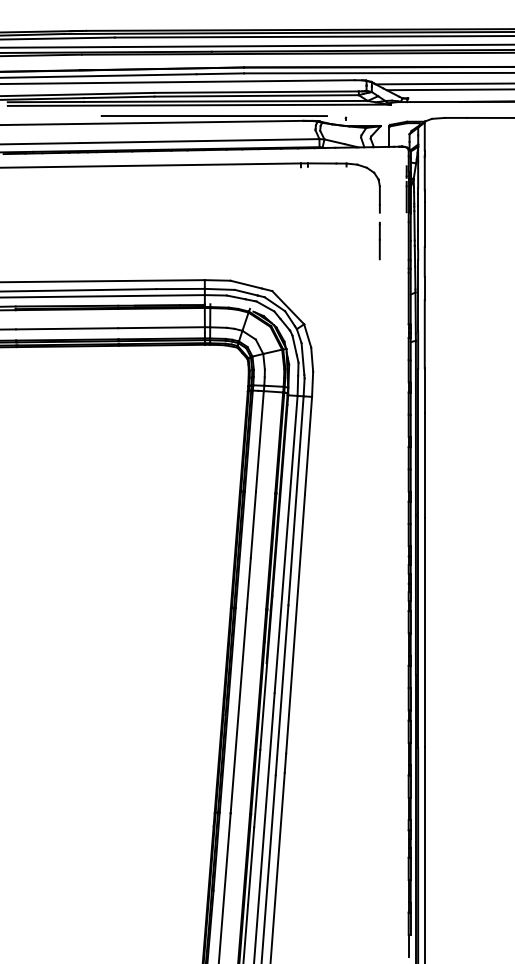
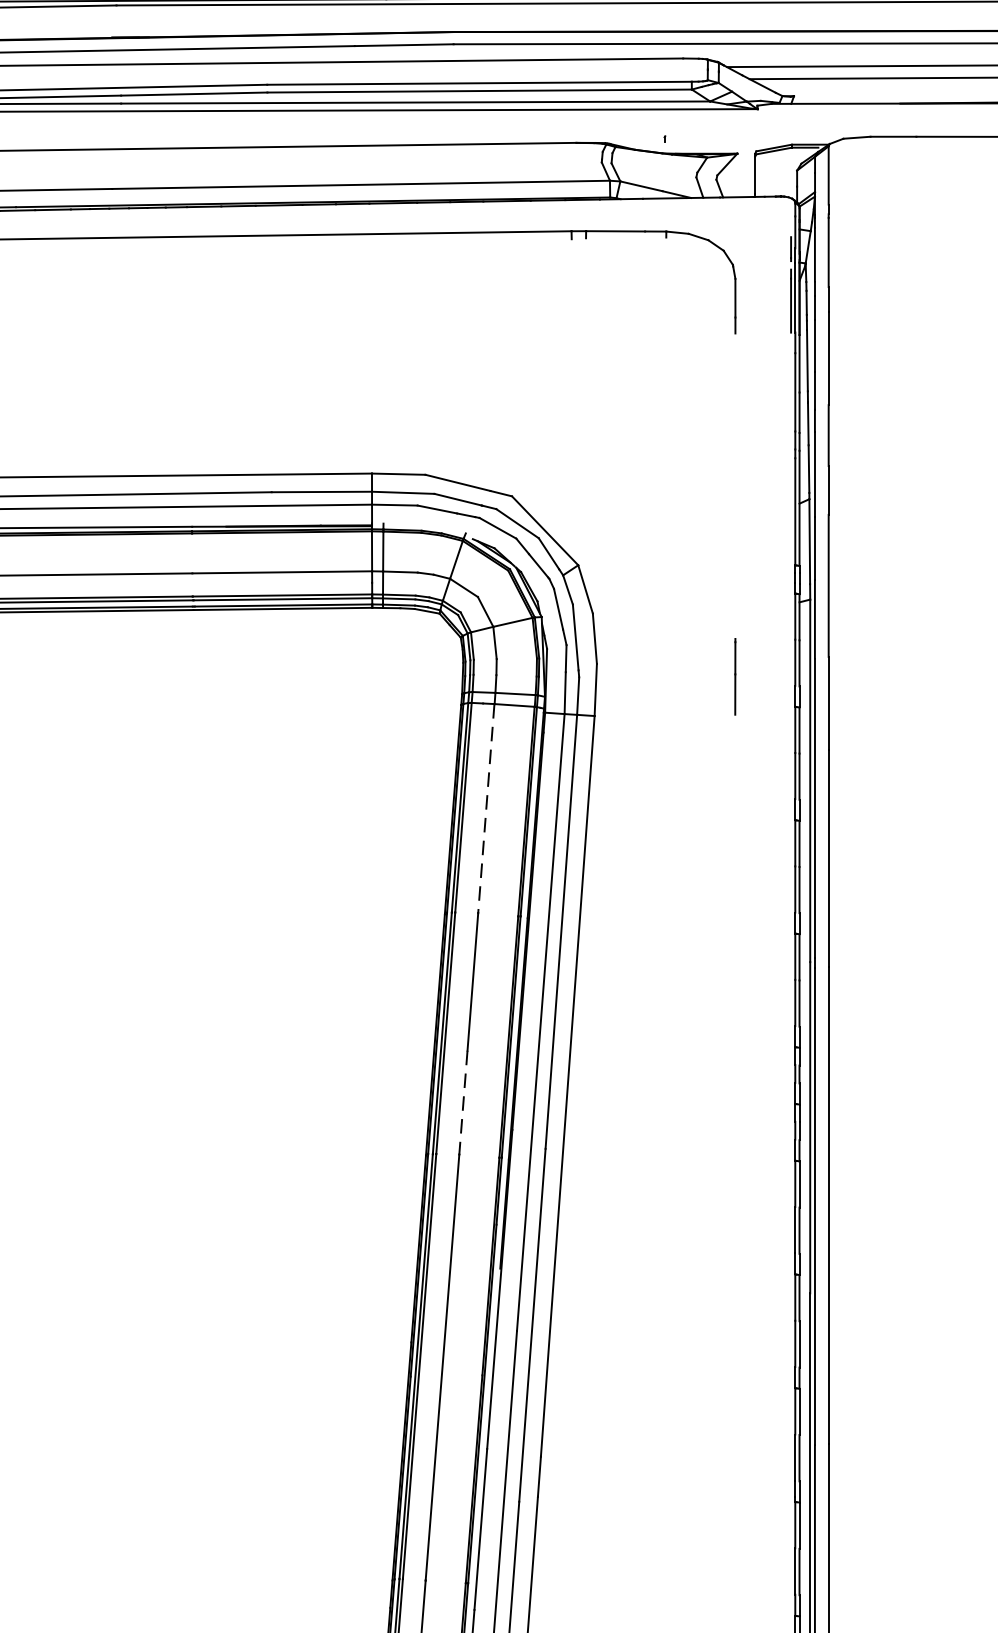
line: (213, 115) -> (389, 131), removed
line: (379, 240) -> (734, 675), moved
line: (259, 441) -> (485, 808), solid -> dashed
line: (248, 583) -> (462, 1103), solid -> dashed

